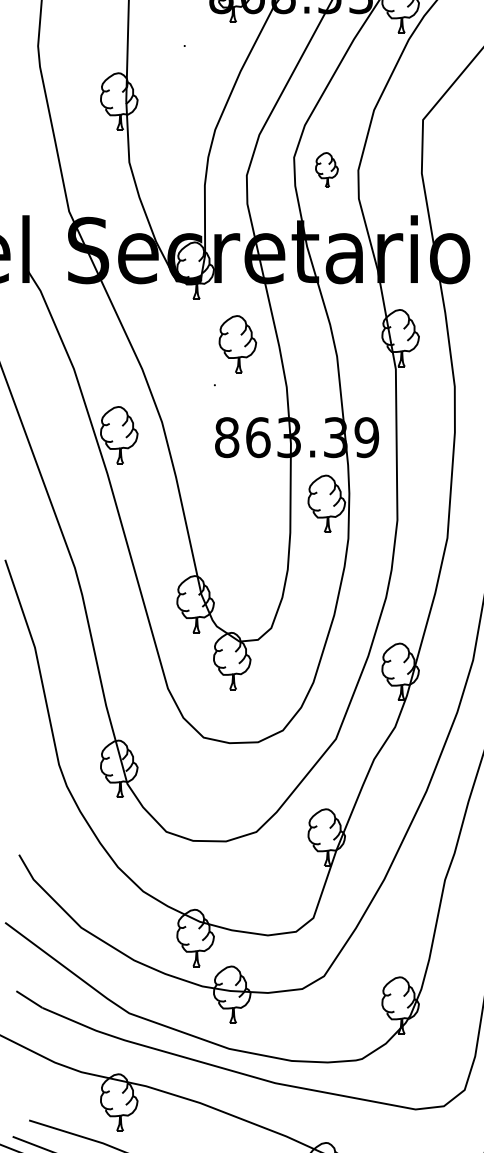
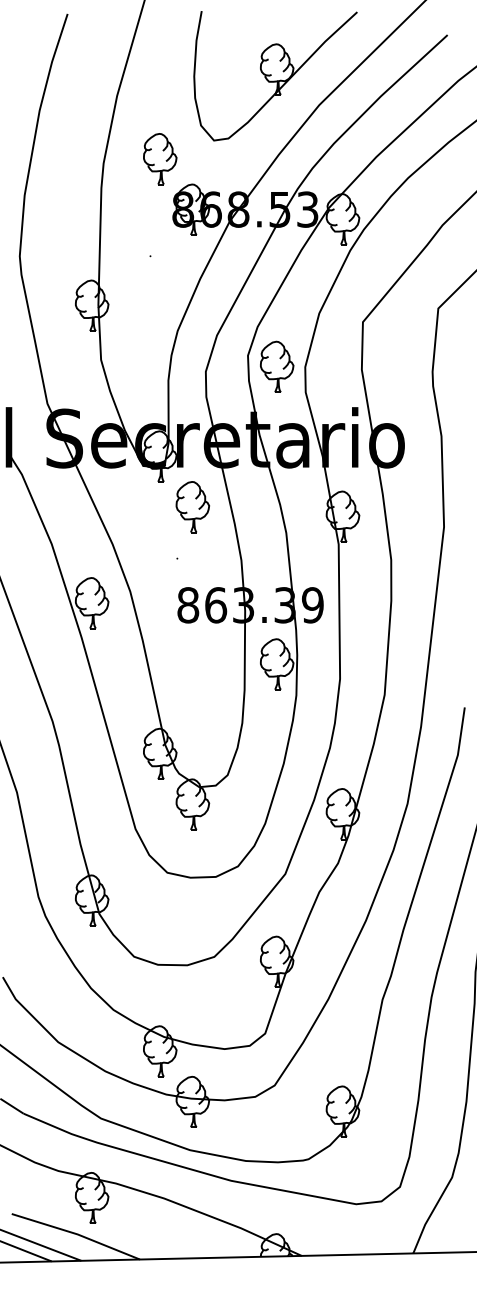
part: (327, 169) -> (277, 366), size x1.67
part: (237, 344) -> (192, 507), moved

